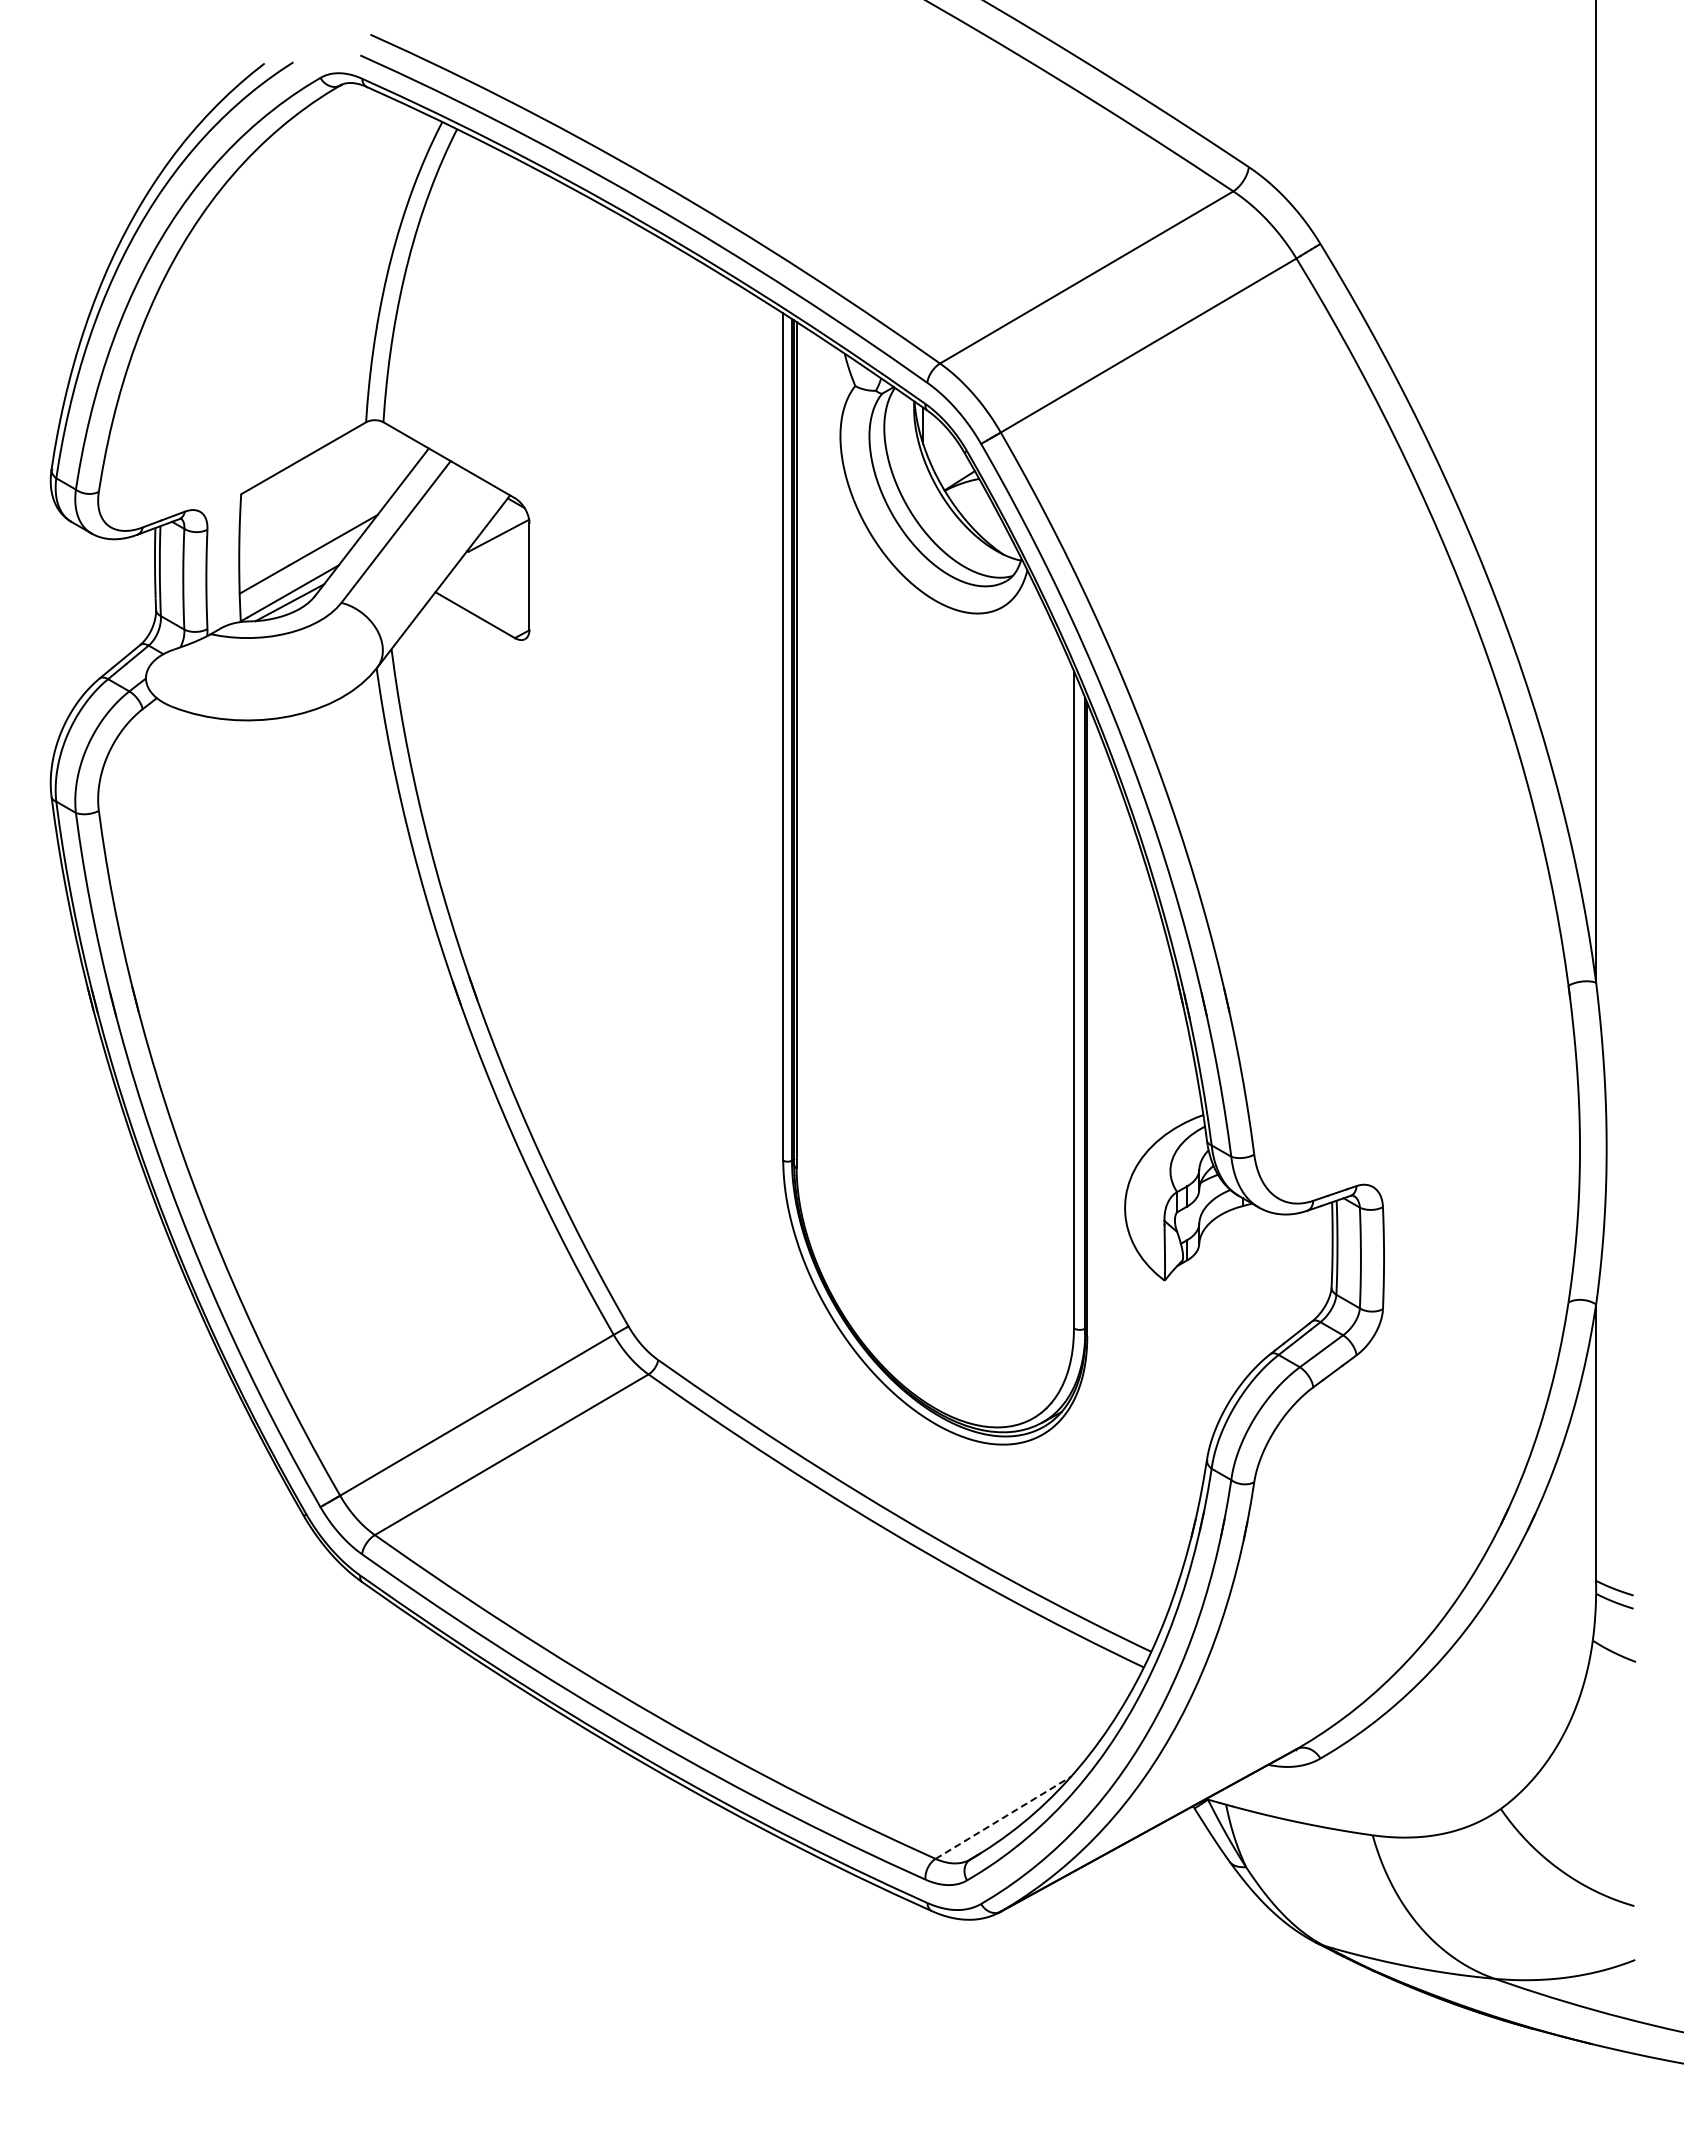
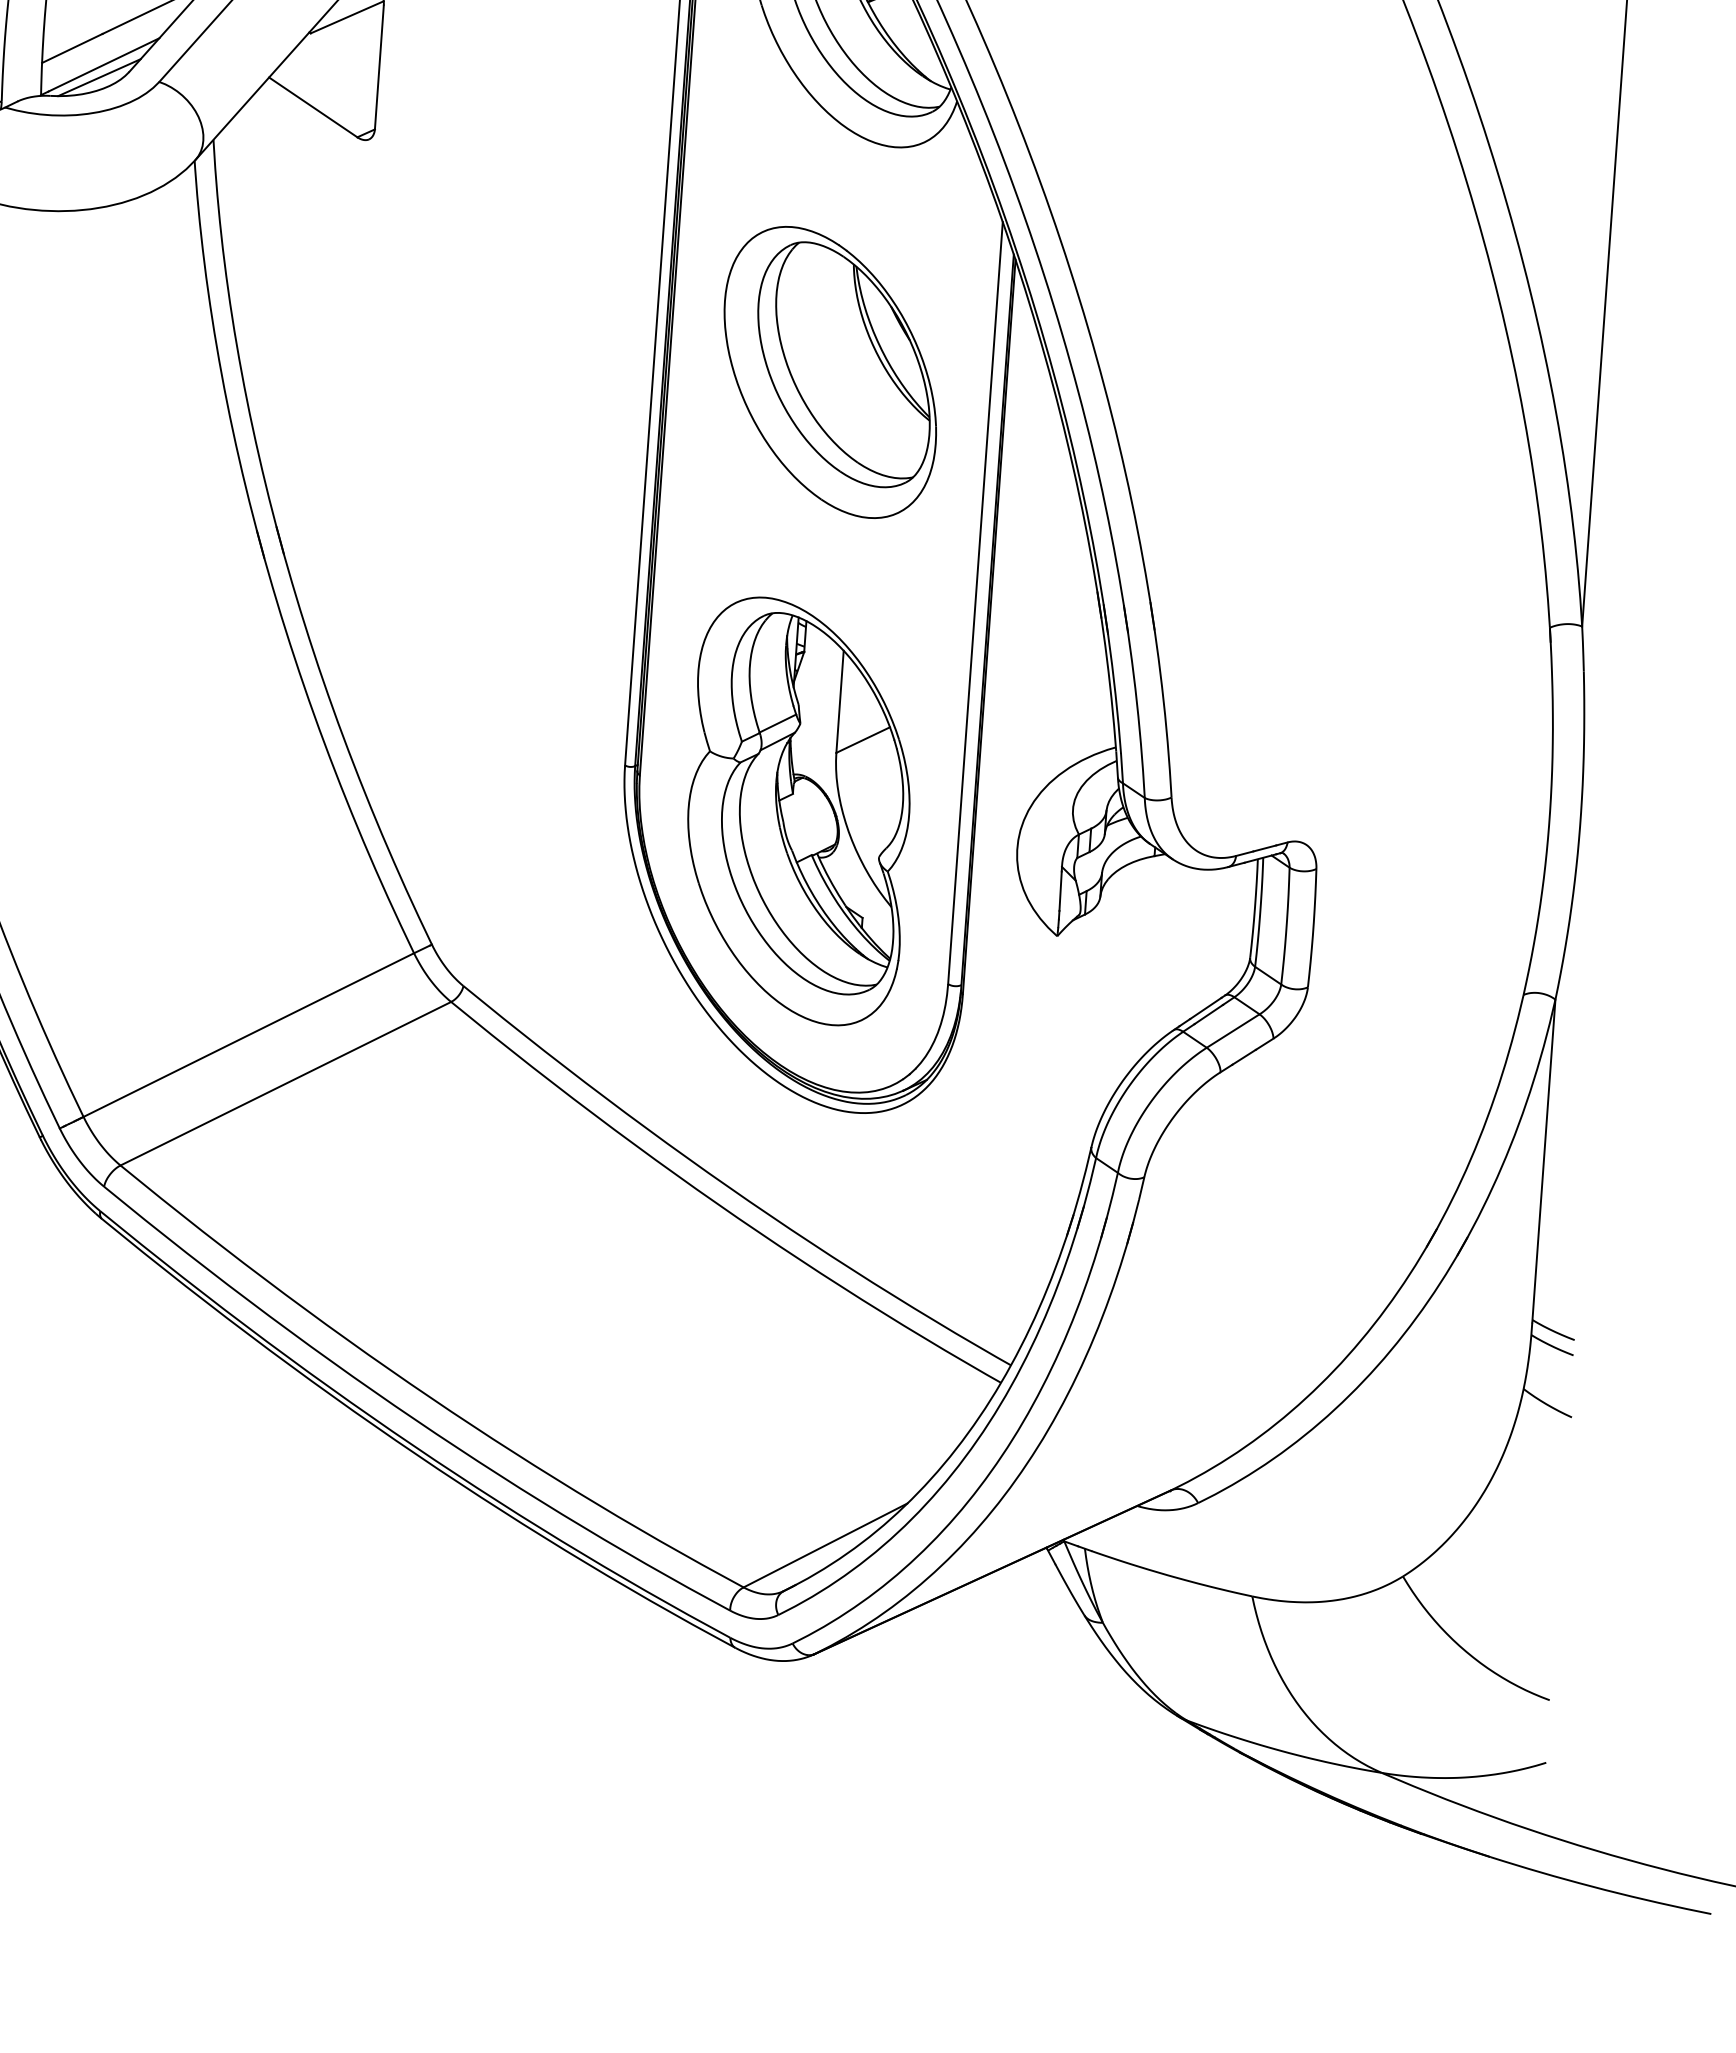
part: (934, 810) -> (829, 372), added
part: (934, 1189) -> (797, 811), added
line: (1003, 1817) -> (825, 1545), dashed -> solid

